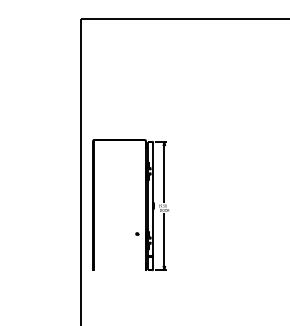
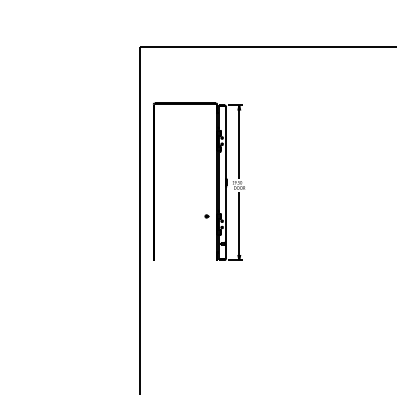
part: (145, 204) -> (216, 181), moved

